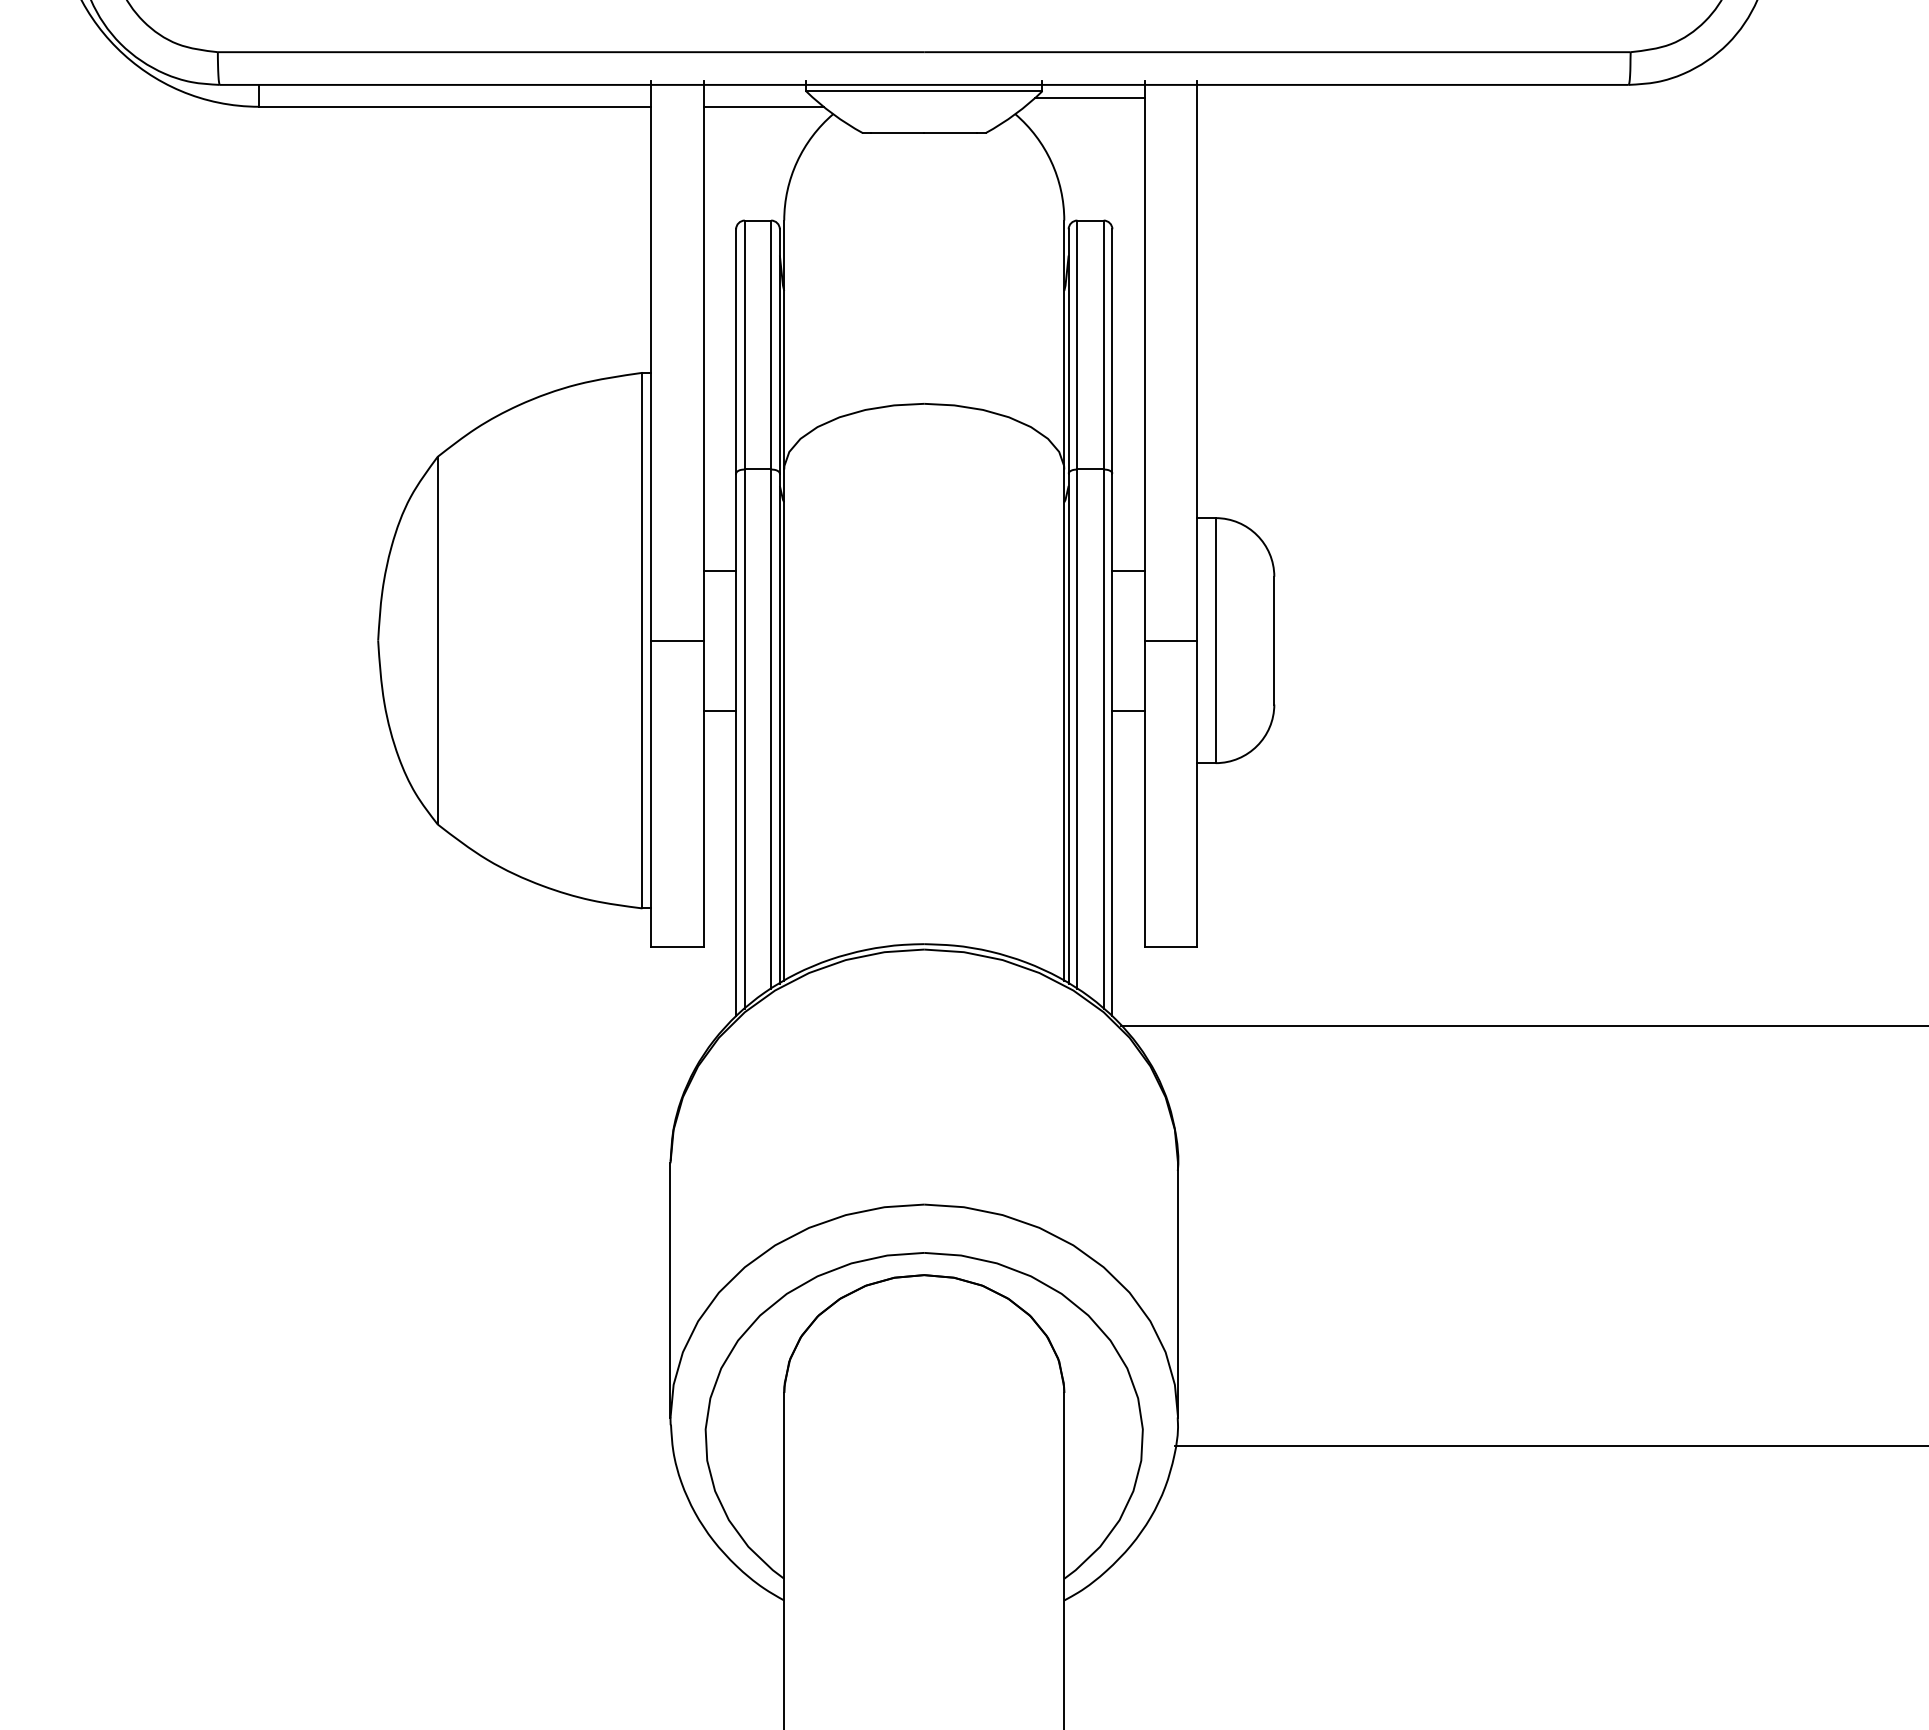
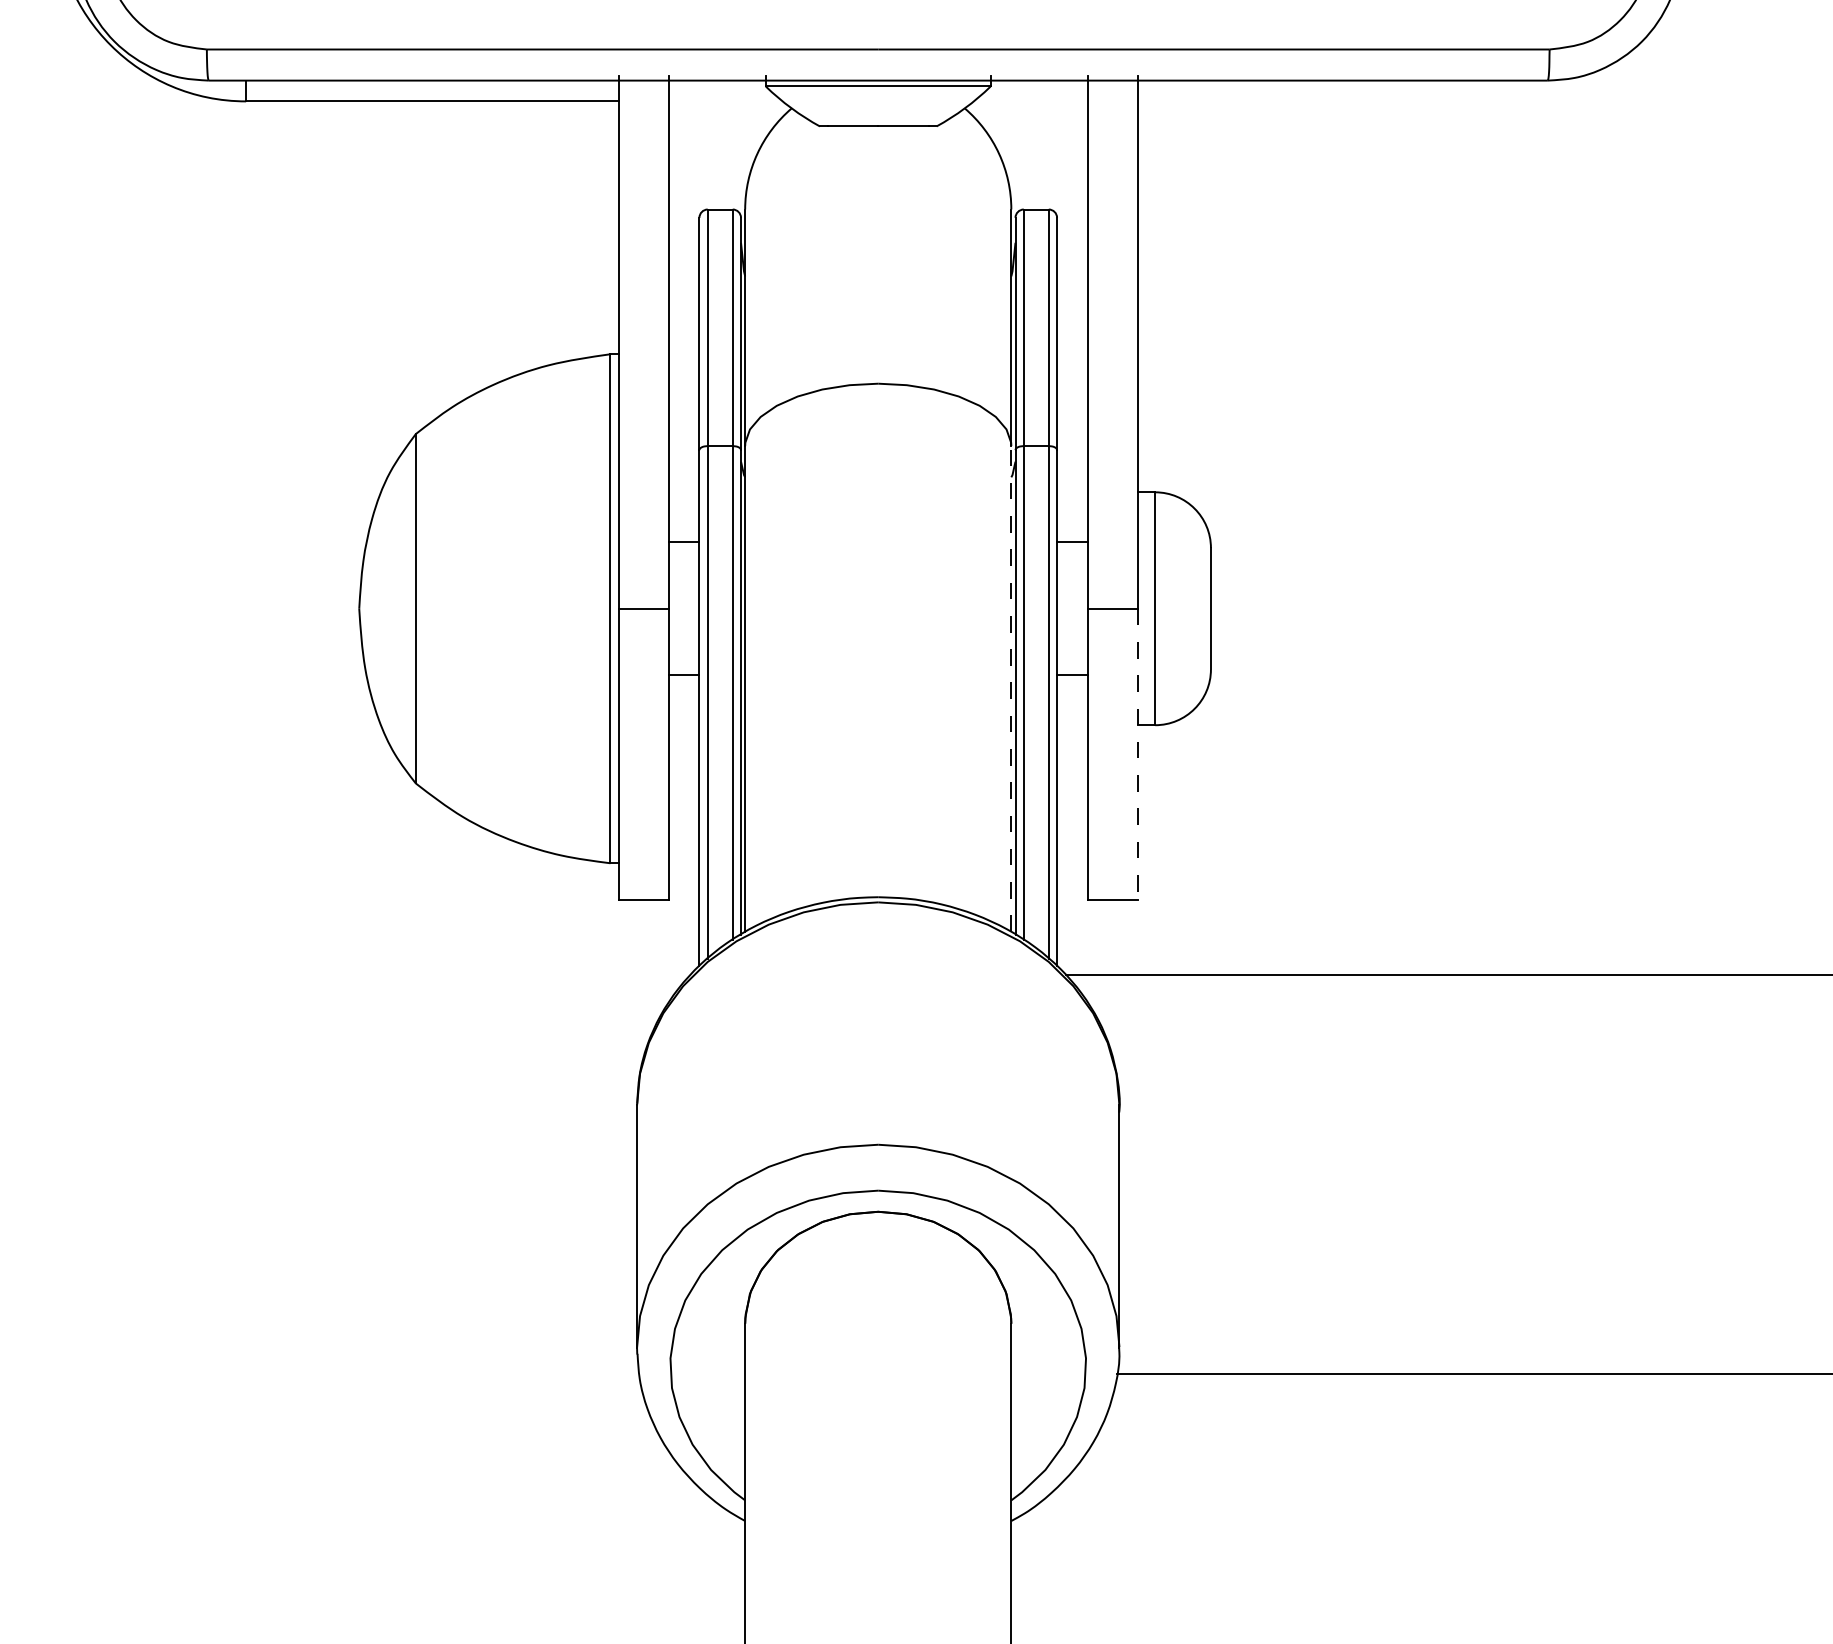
line: (1089, 98) -> (1035, 93), removed
line: (763, 106) -> (725, 101), removed
line: (1064, 725) -> (1011, 689), solid -> dashed
line: (1197, 794) -> (1137, 754), solid -> dashed

